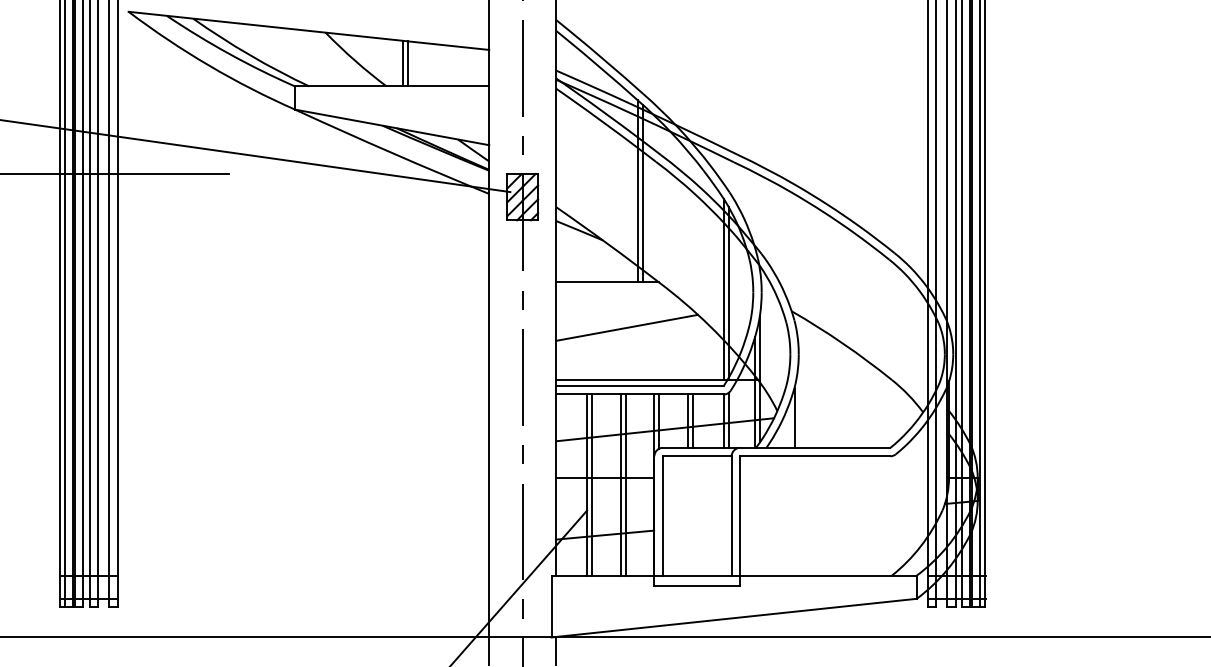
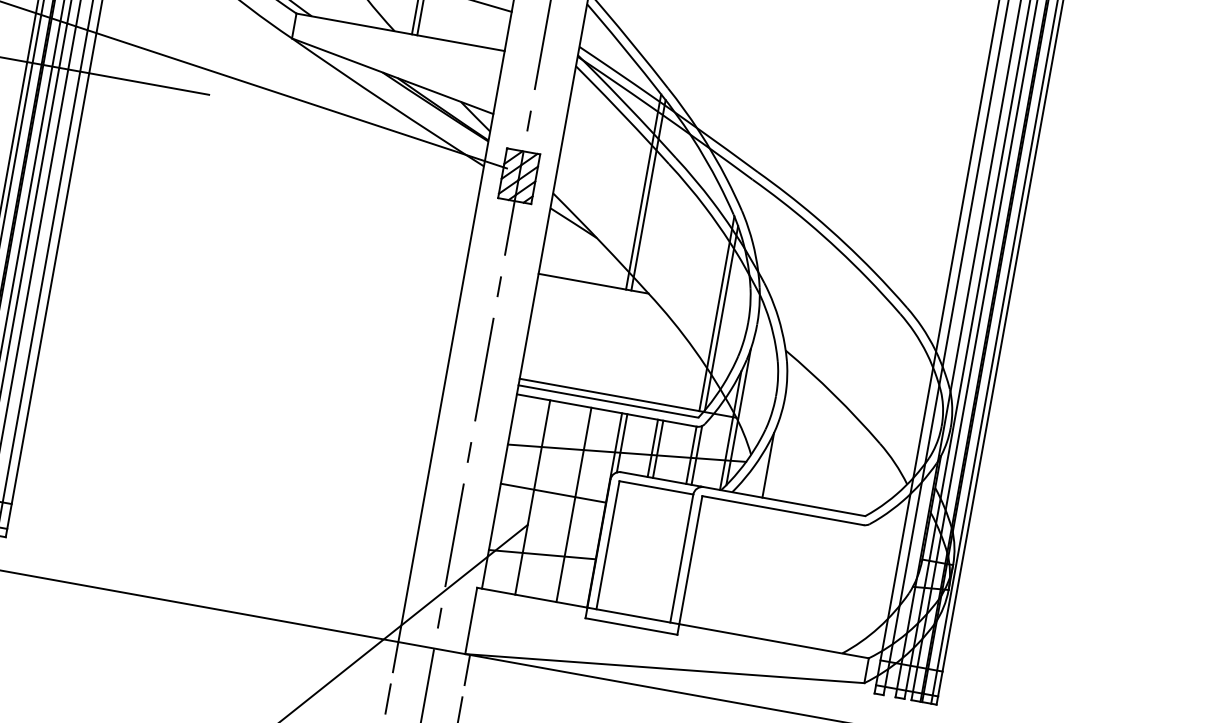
line: (627, 327) -> (606, 336), removed
line: (592, 484) -> (538, 497), removed
line: (620, 484) -> (568, 503), removed

